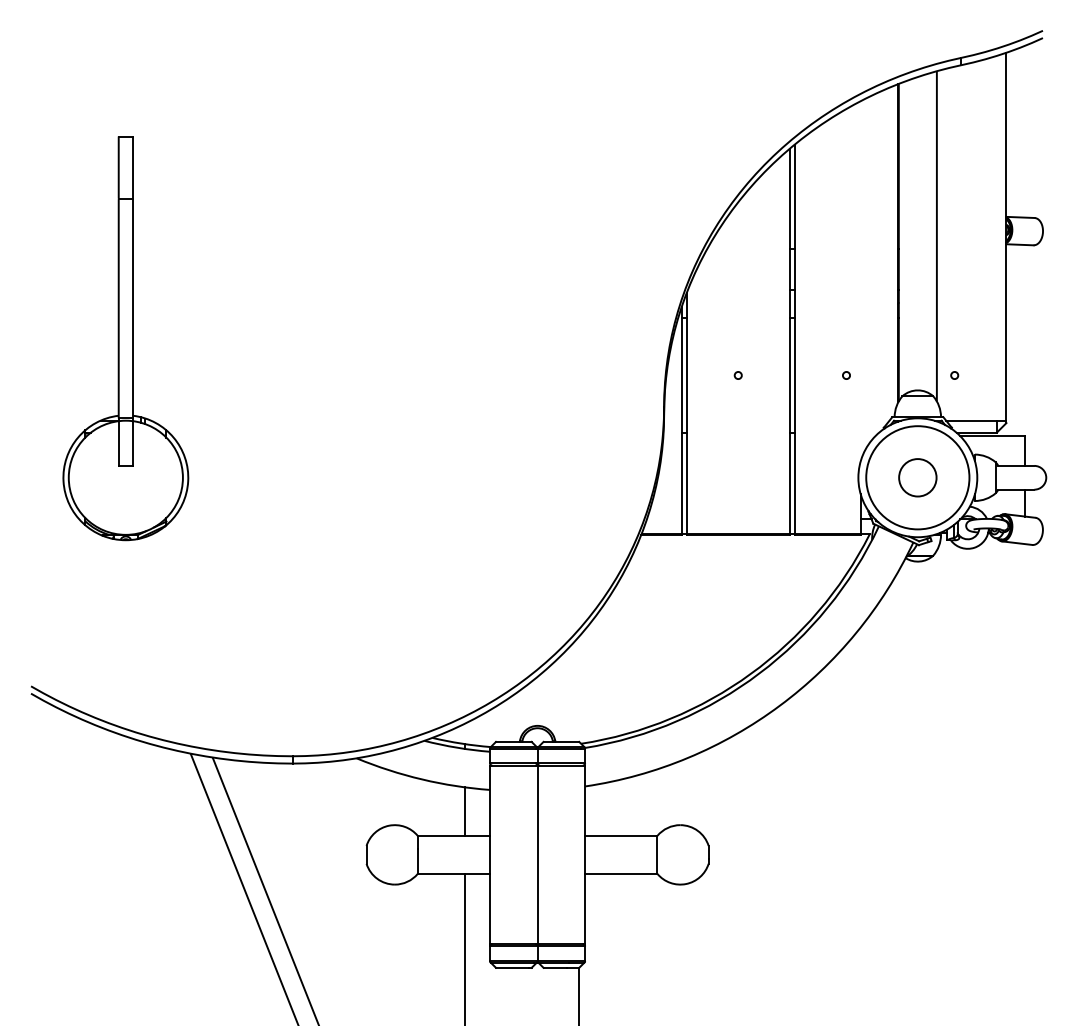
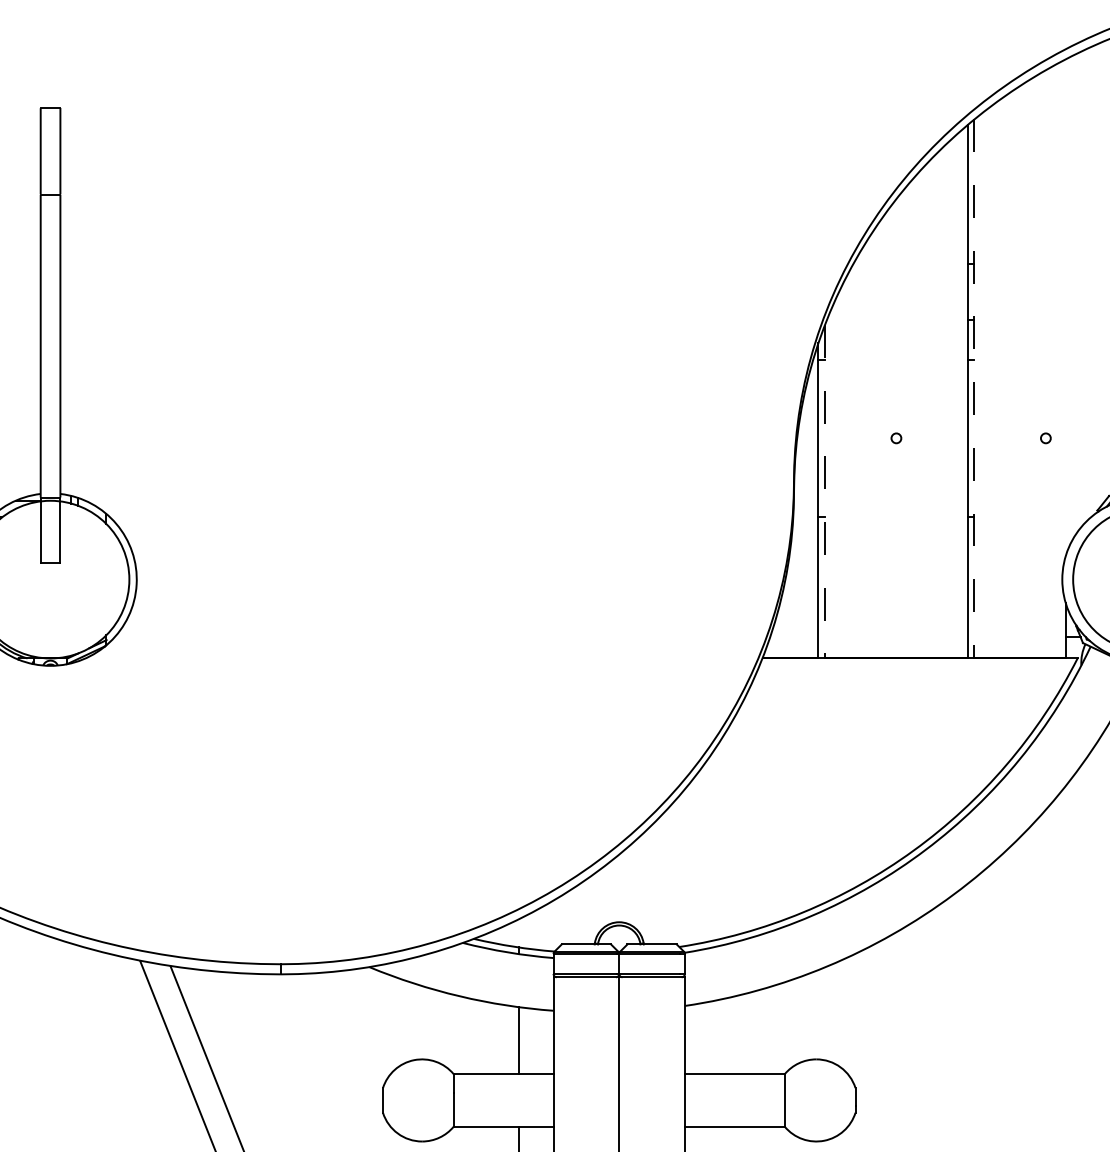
line: (794, 340) -> (974, 389), solid -> dashed
line: (686, 414) -> (824, 492), solid -> dashed

